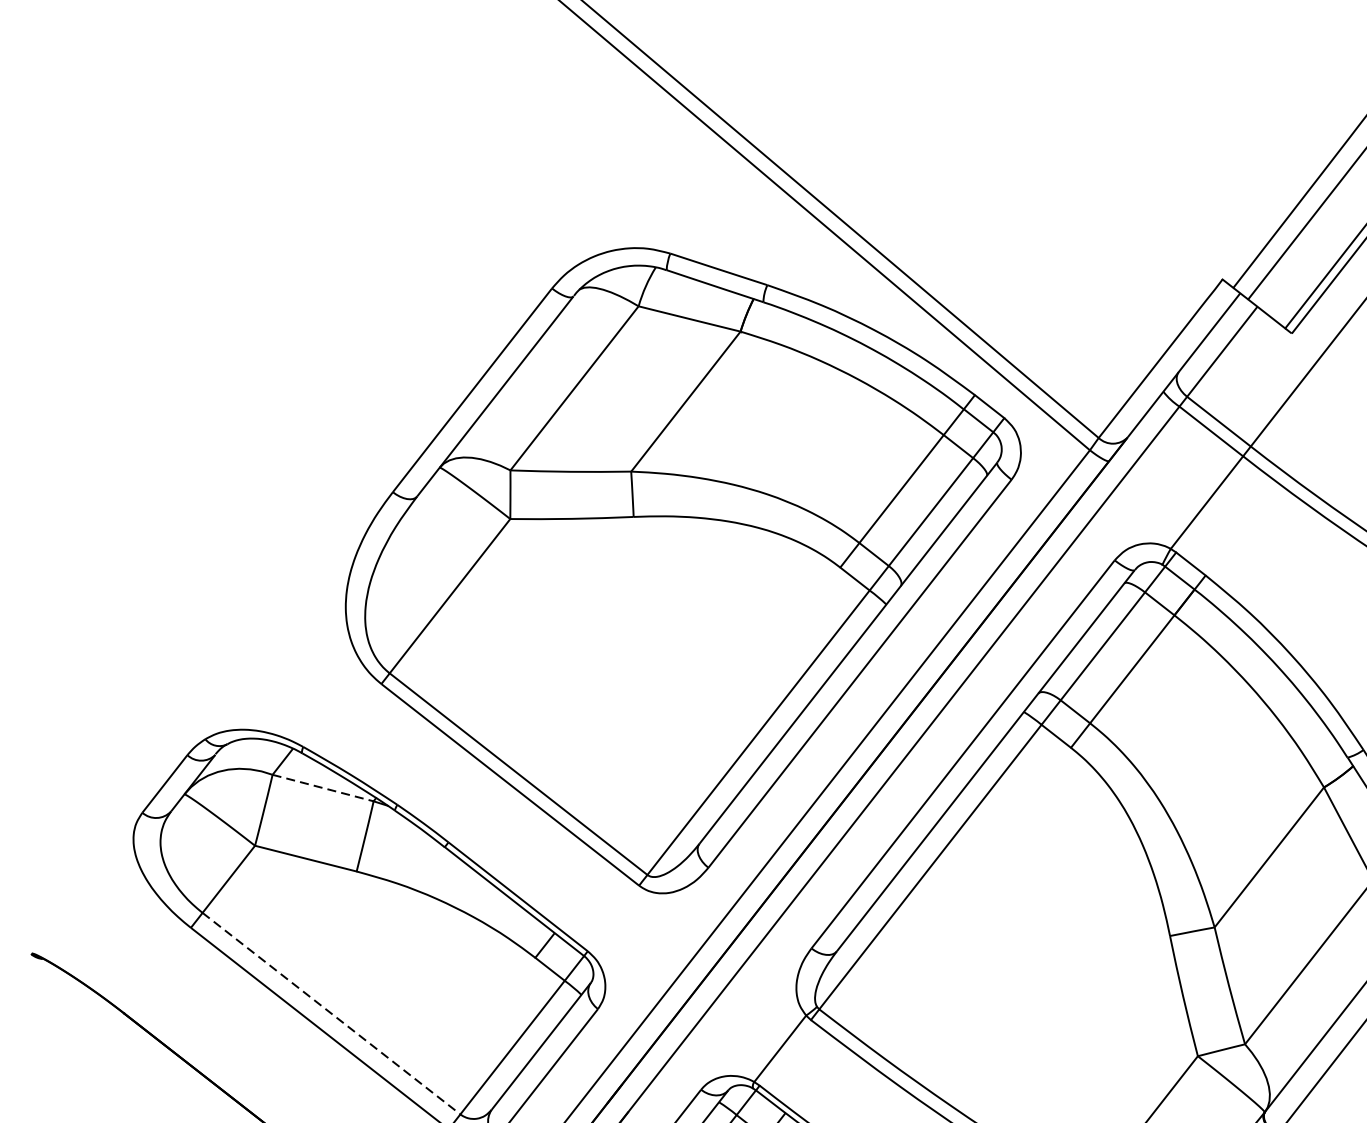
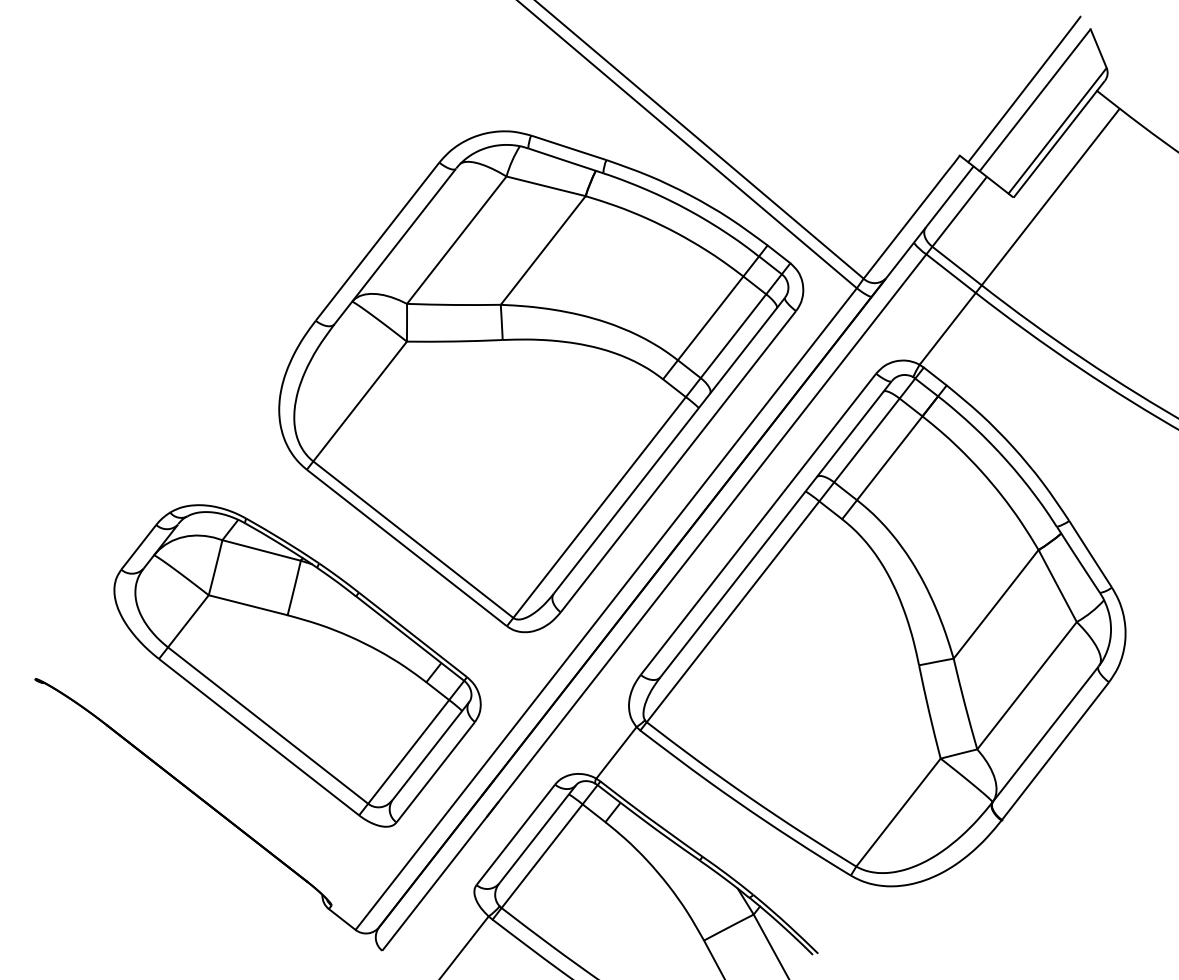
line: (322, 788) -> (261, 550), dashed -> solid
line: (331, 1013) -> (268, 725), dashed -> solid

